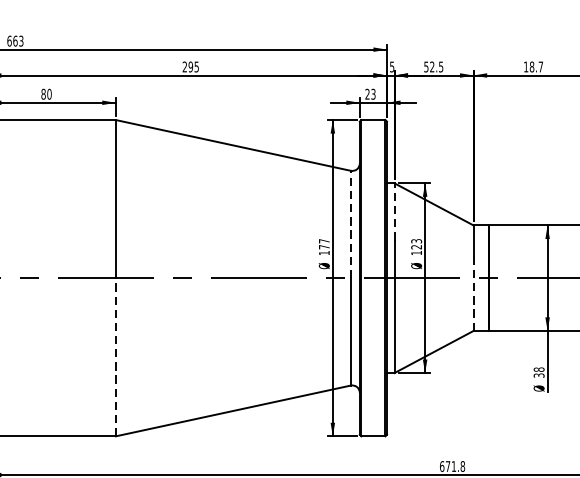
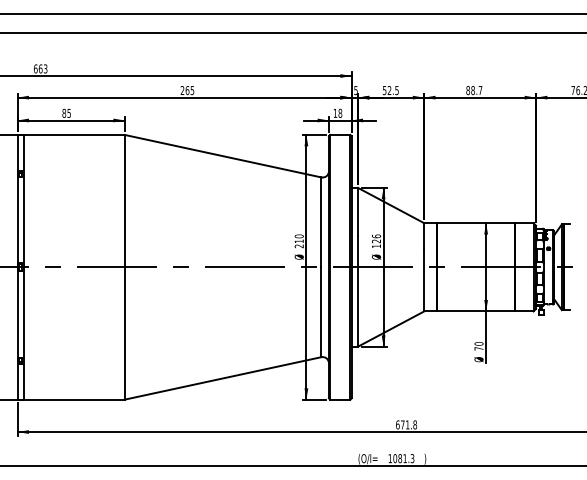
text: (190, 66) -> (187, 90), 295 -> 265
text: (526, 66) -> (468, 90), 18.7 -> 88.7
text: (370, 93) -> (337, 112), 23 -> 18
text: (49, 94) -> (69, 113), 80 -> 85
line: (393, 211) -> (357, 211), dashed -> solid
line: (350, 224) -> (321, 222), dashed -> solid
text: (416, 241) -> (376, 236), 123 -> 126
text: (323, 247) -> (298, 241), 177 -> 210
line: (473, 293) -> (424, 280), dashed -> solid
line: (115, 356) -> (124, 332), dashed -> solid
text: (538, 372) -> (478, 346), 38 -> 70

